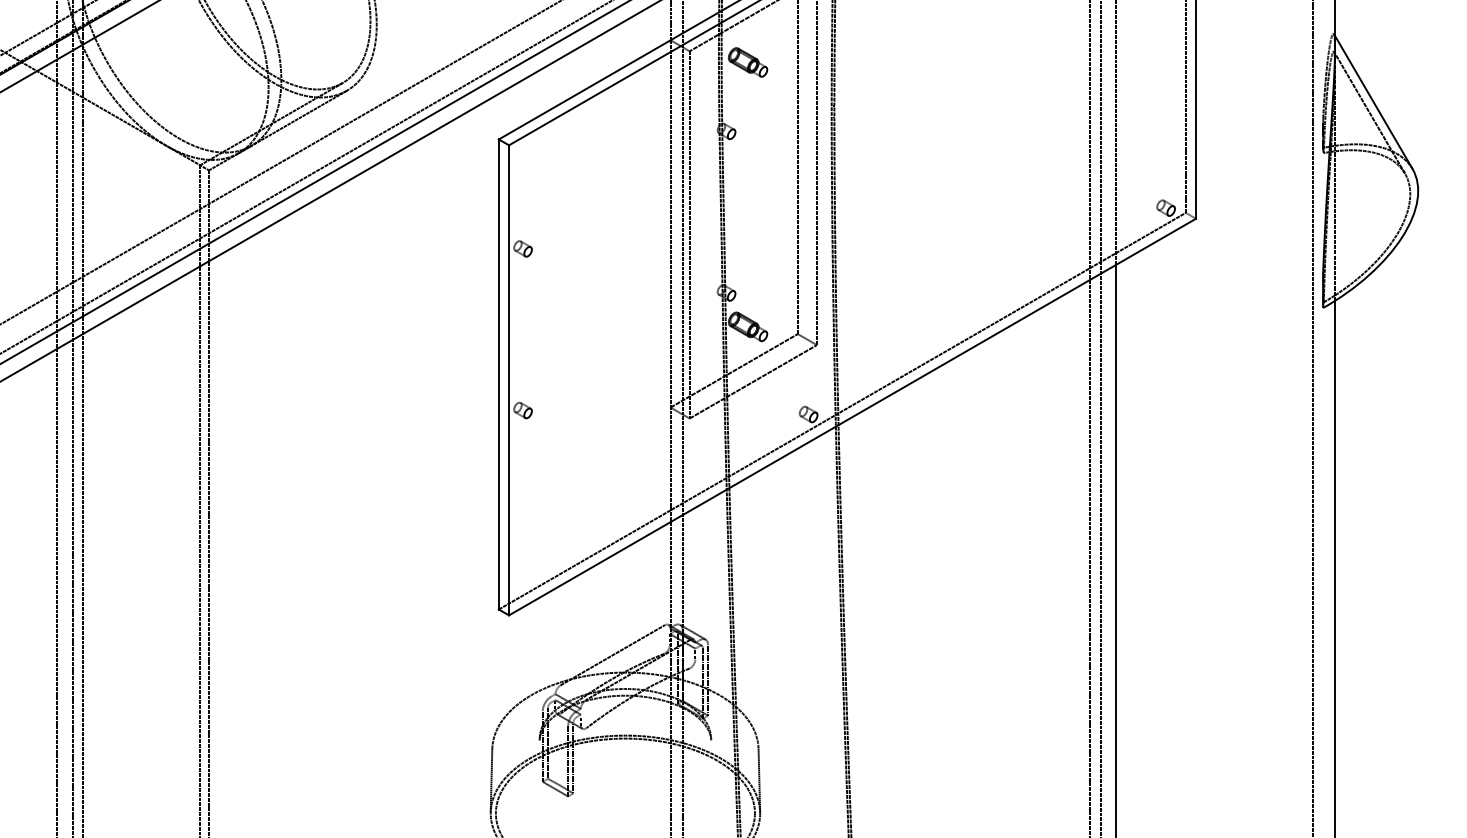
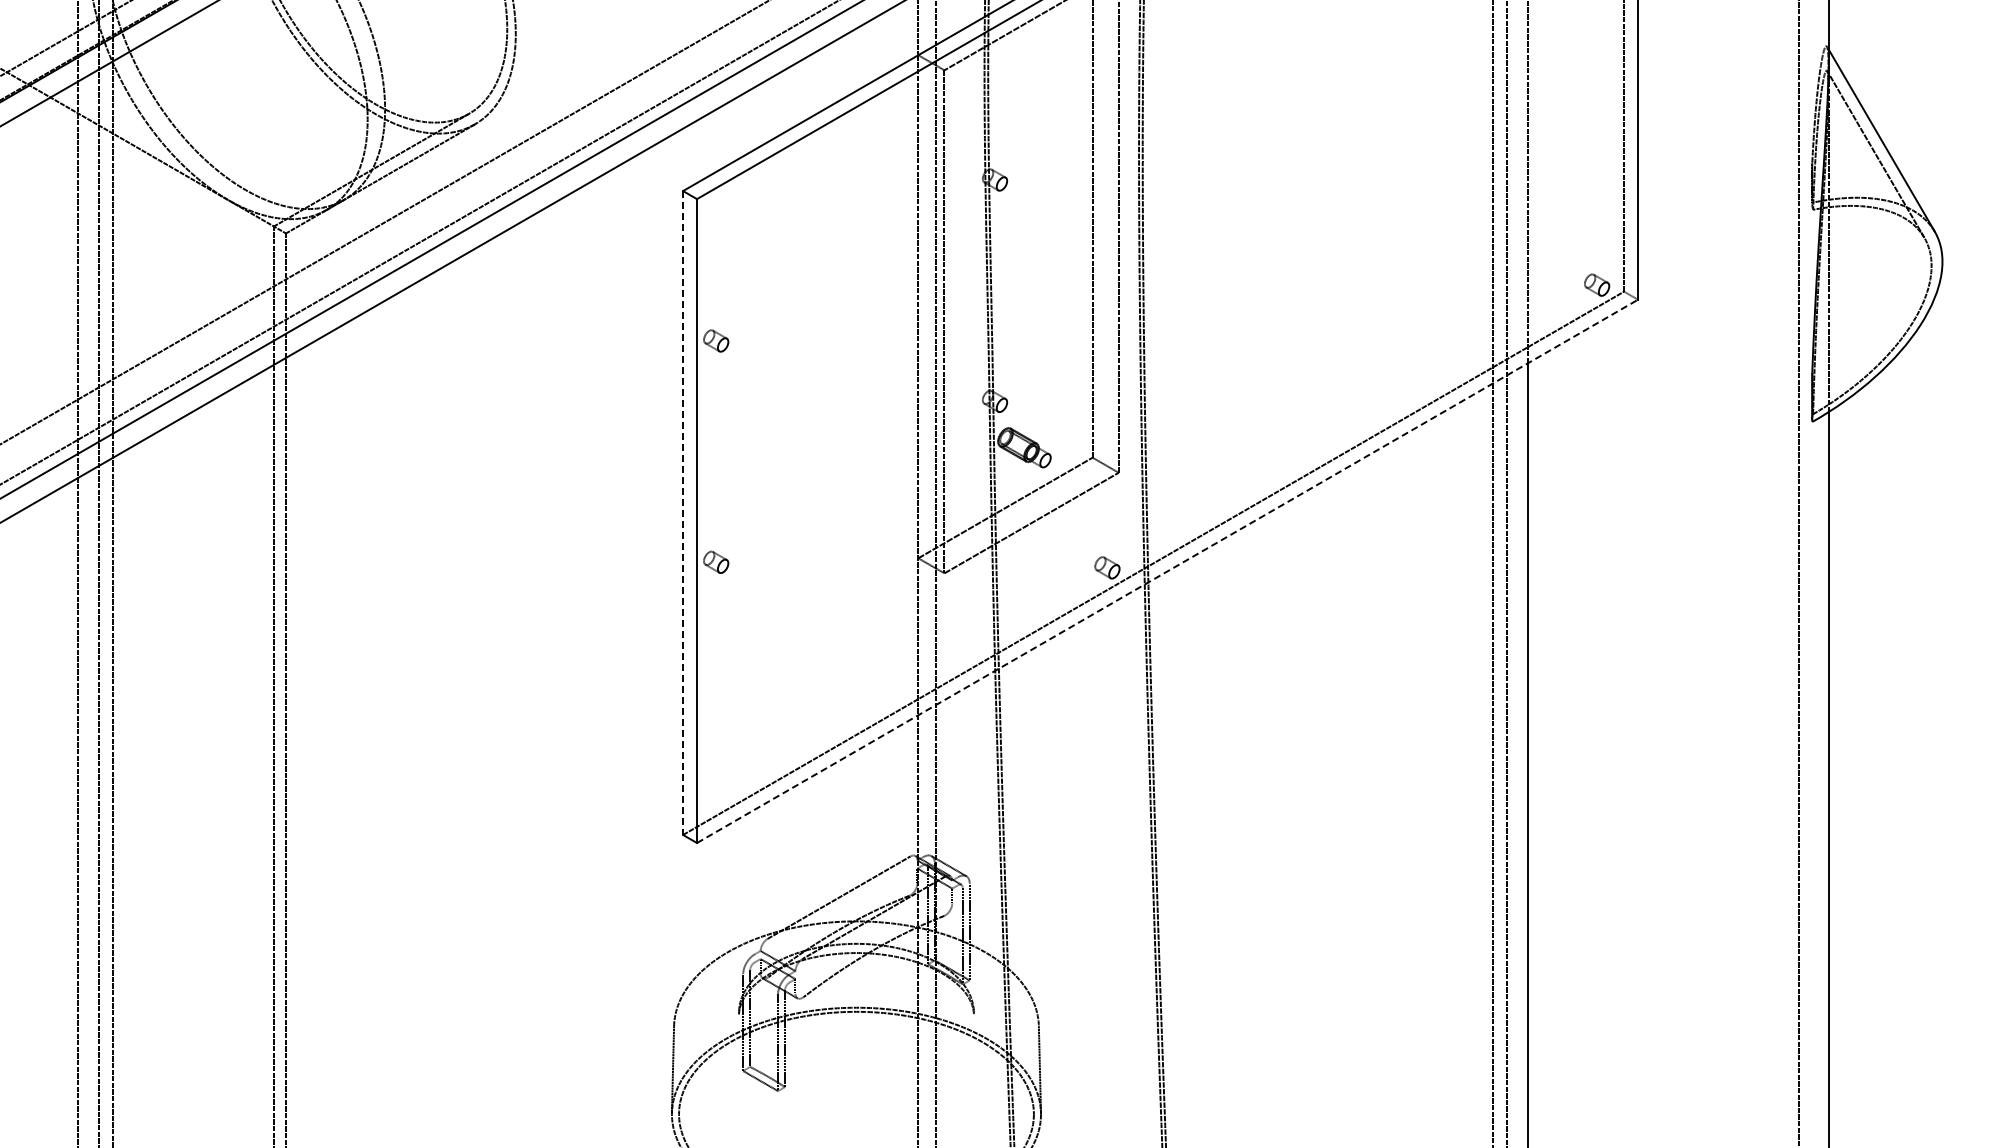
part: (748, 62) -> (1024, 85), removed
line: (499, 374) -> (683, 513), solid -> dashed
line: (852, 417) -> (1167, 571), solid -> dashed

